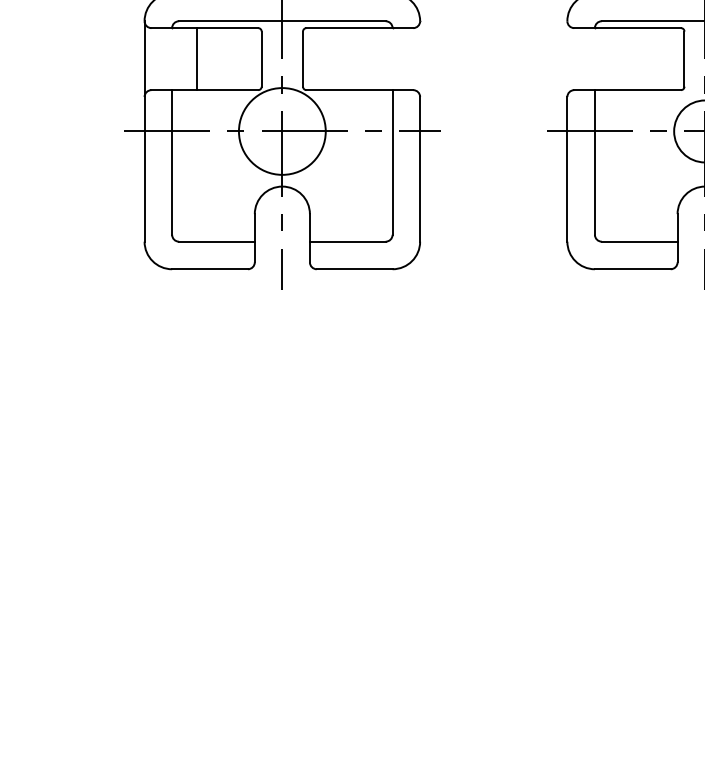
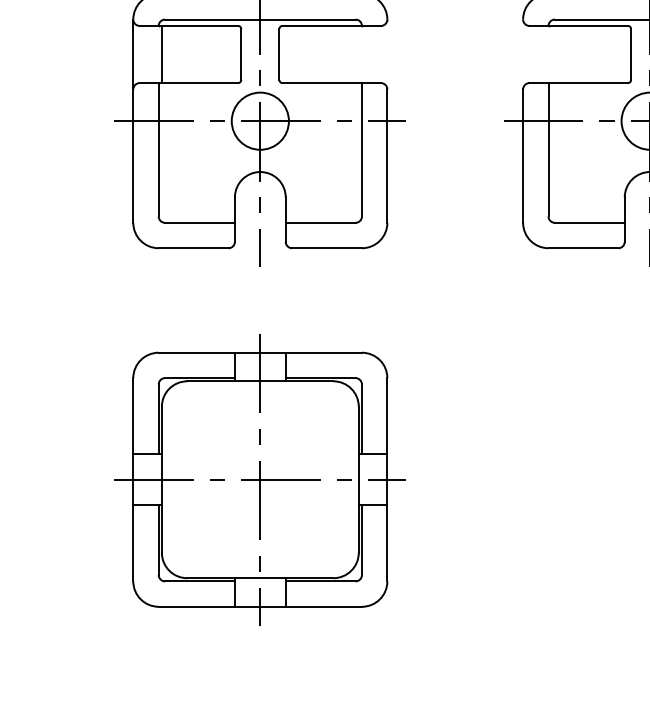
line: (196, 59) -> (161, 54), moved
circle: (281, 130) -> (259, 120), size x0.71
part: (281, 520) -> (259, 479), added

